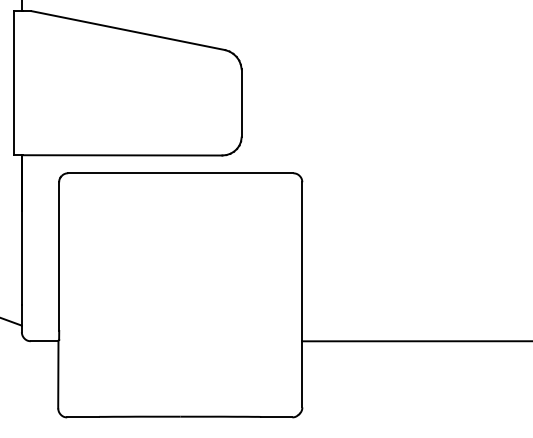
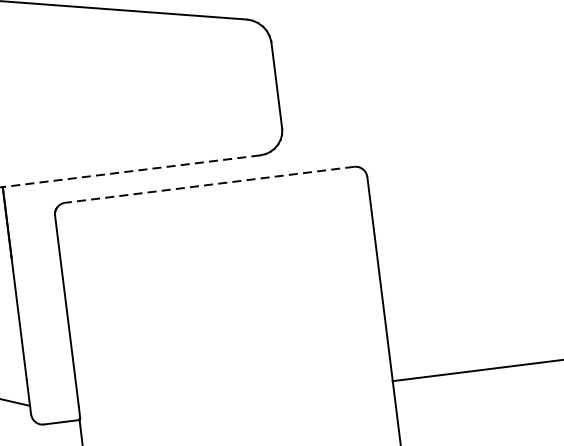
line: (122, 155) -> (132, 171), solid -> dashed
line: (180, 173) -> (209, 185), solid -> dashed

